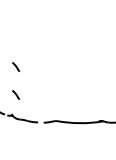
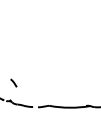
curve: (16, 66) -> (14, 58), removed

